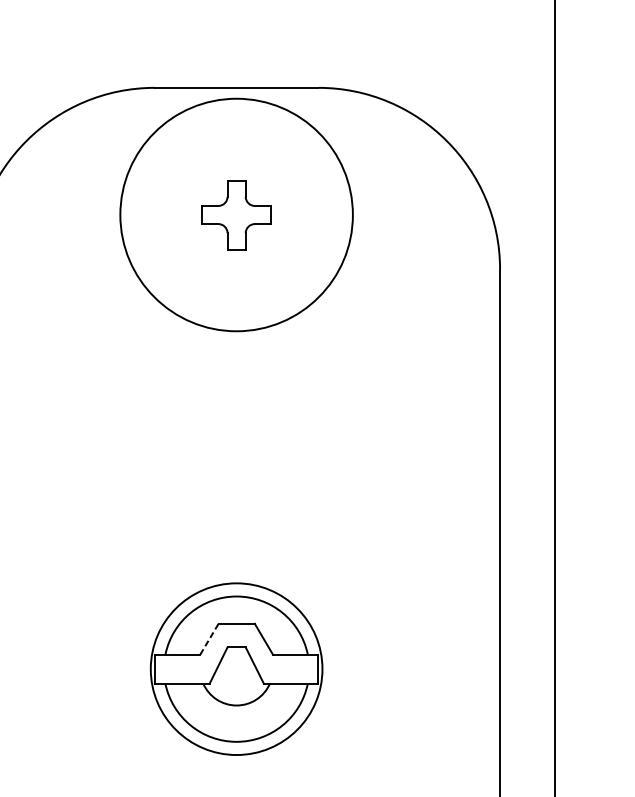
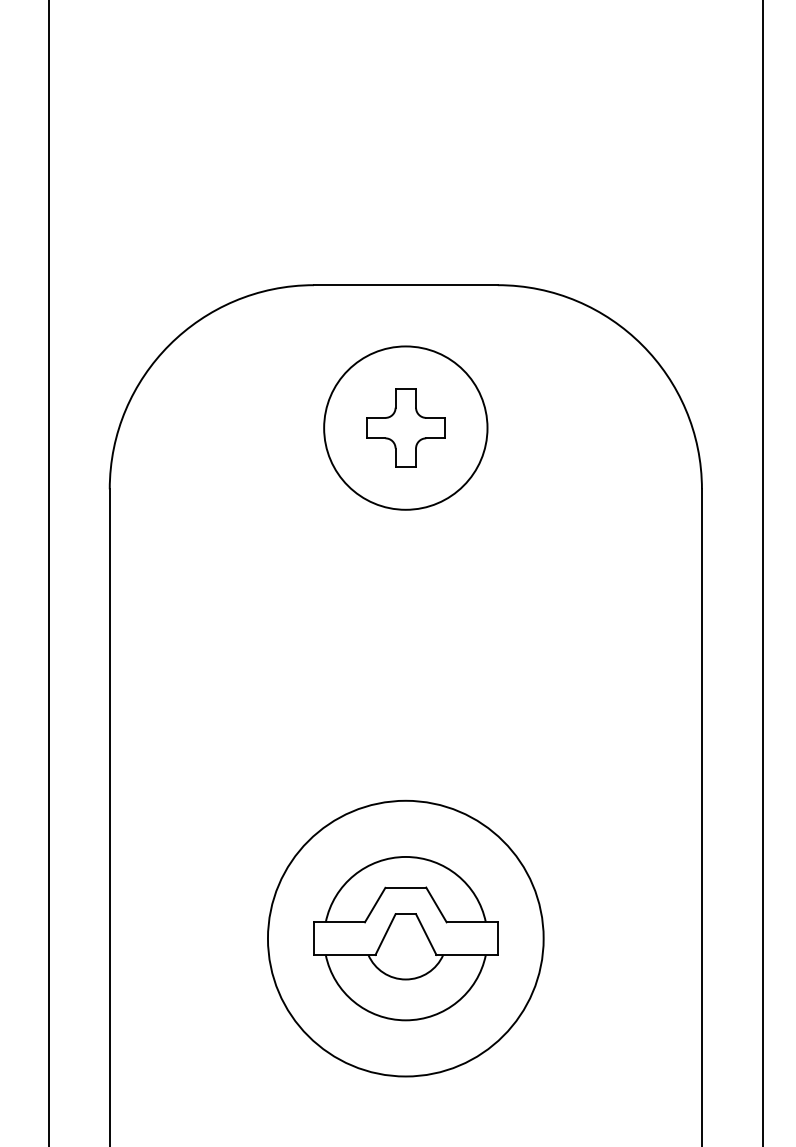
circle: (236, 214) -> (405, 427), size x0.62
line: (209, 638) -> (375, 904), dashed -> solid
circle: (236, 669) -> (405, 938), size x1.43

